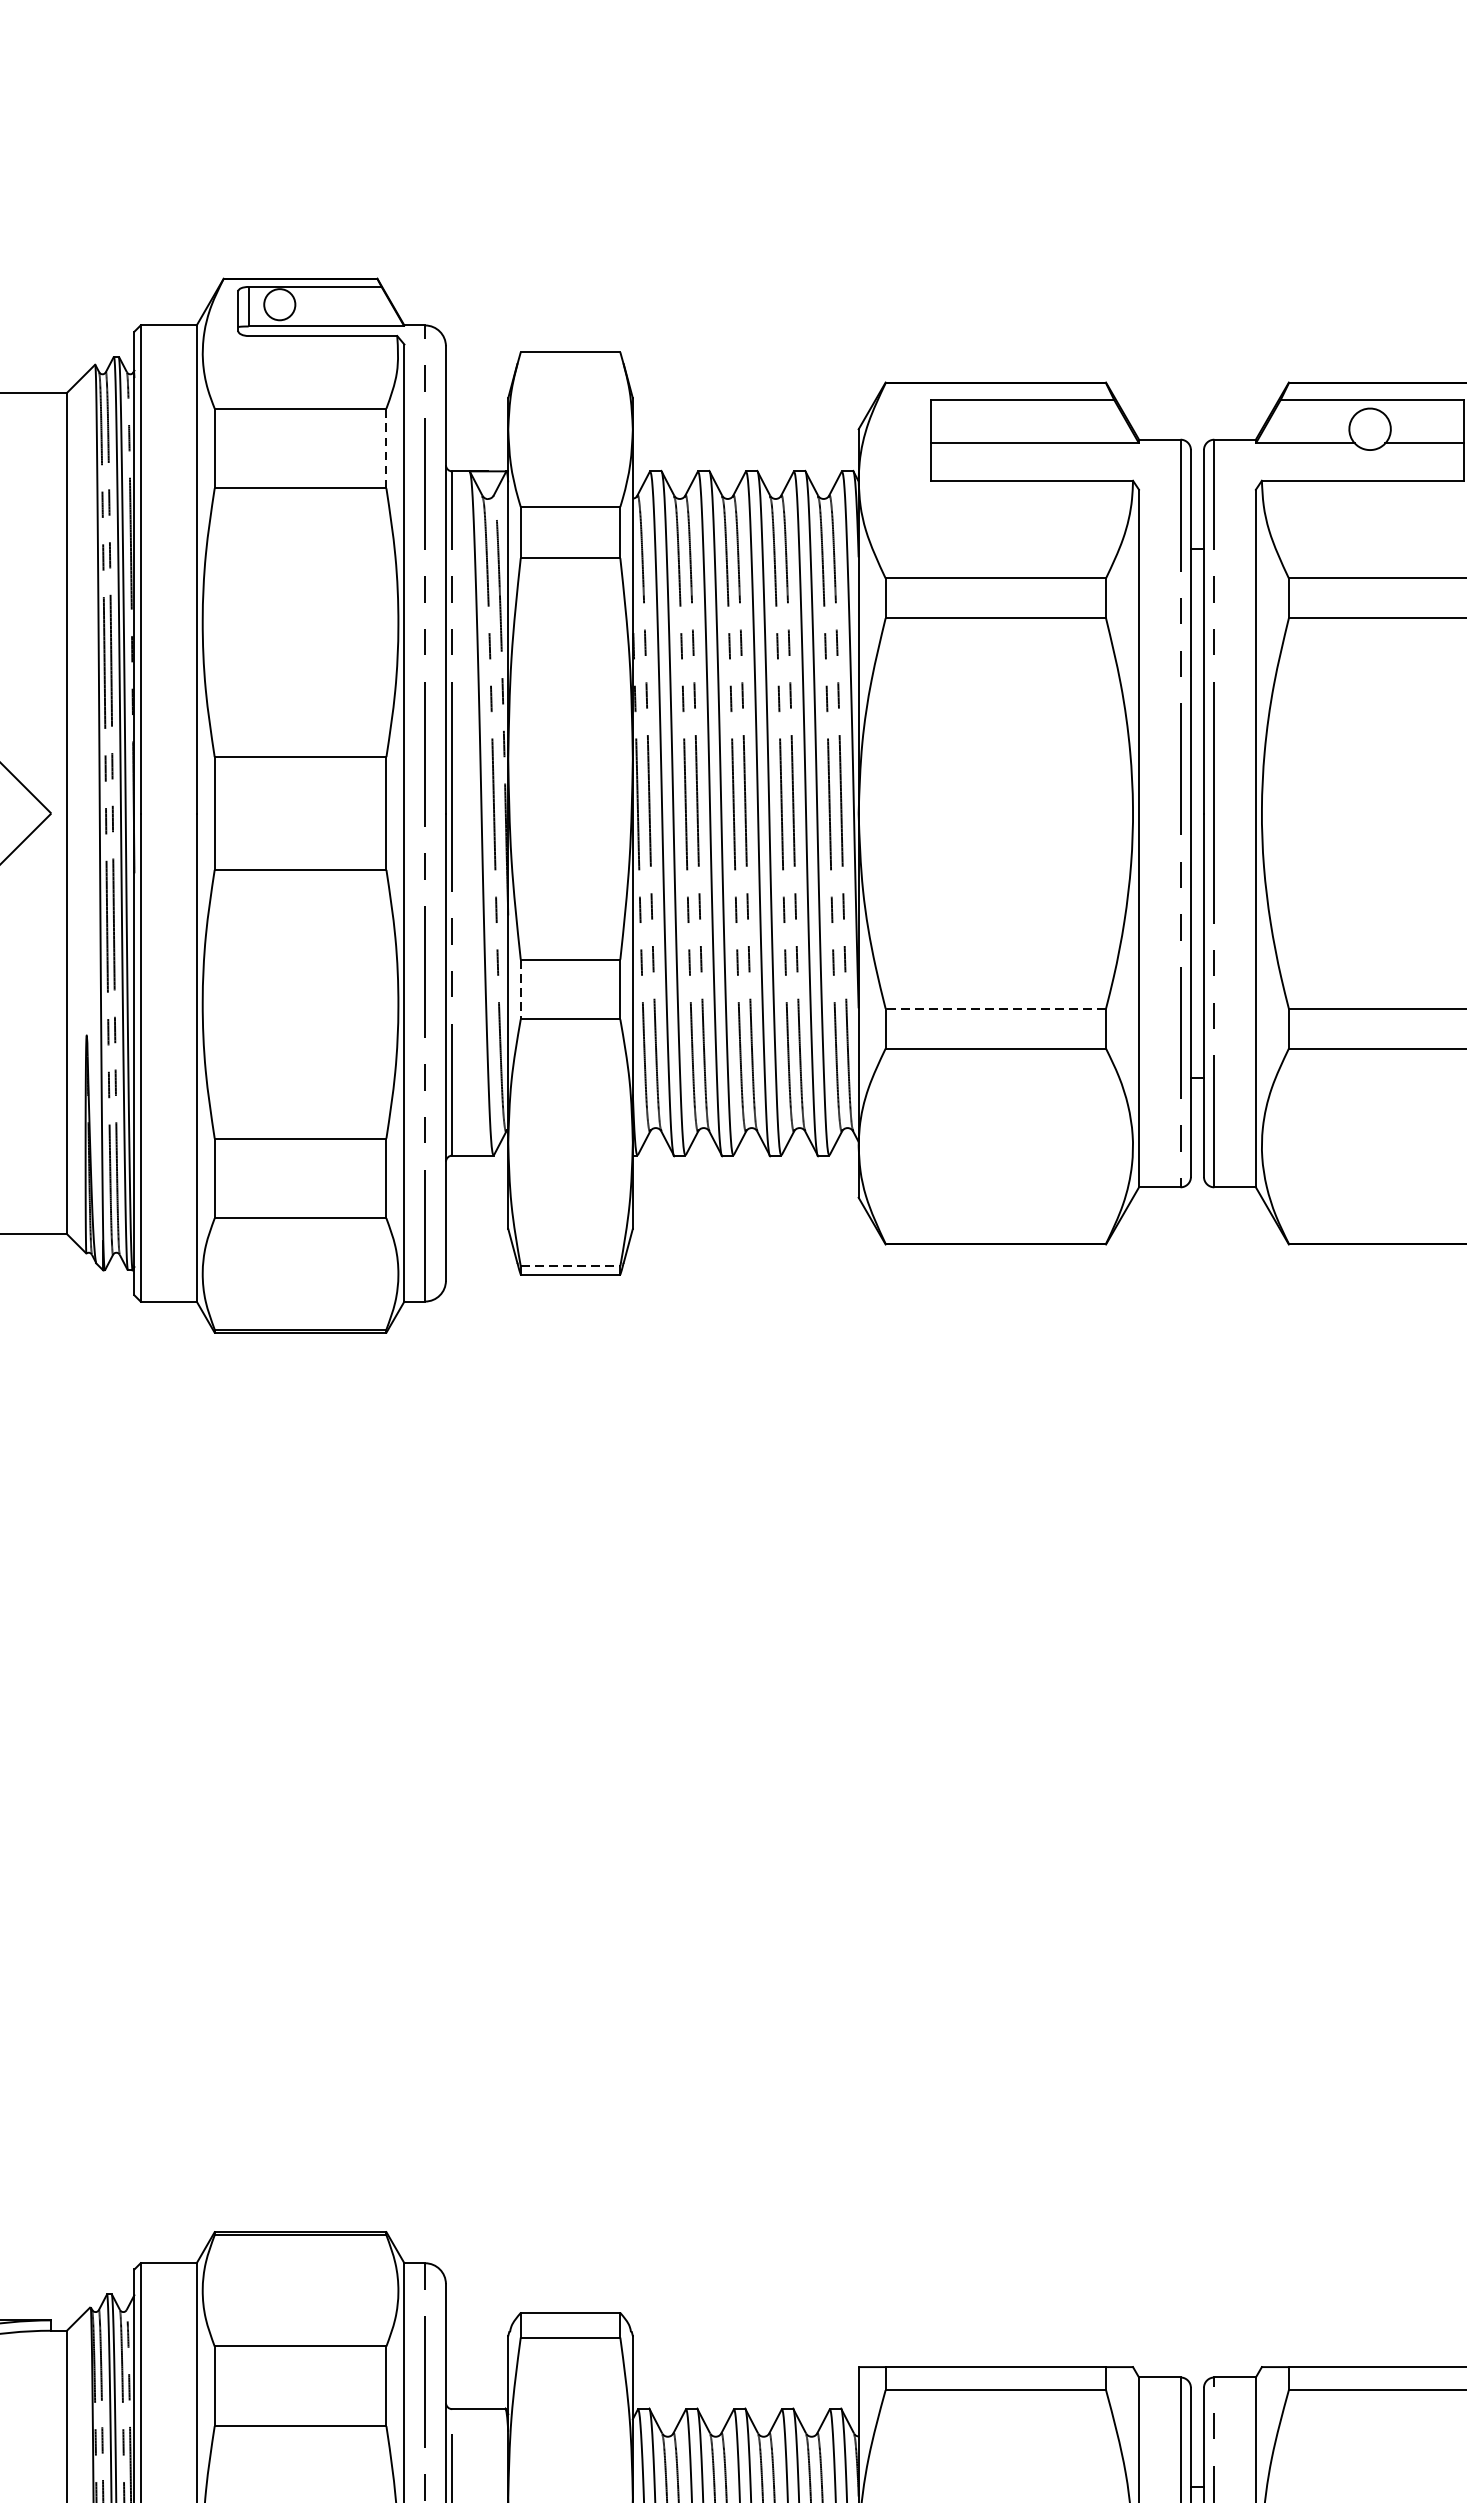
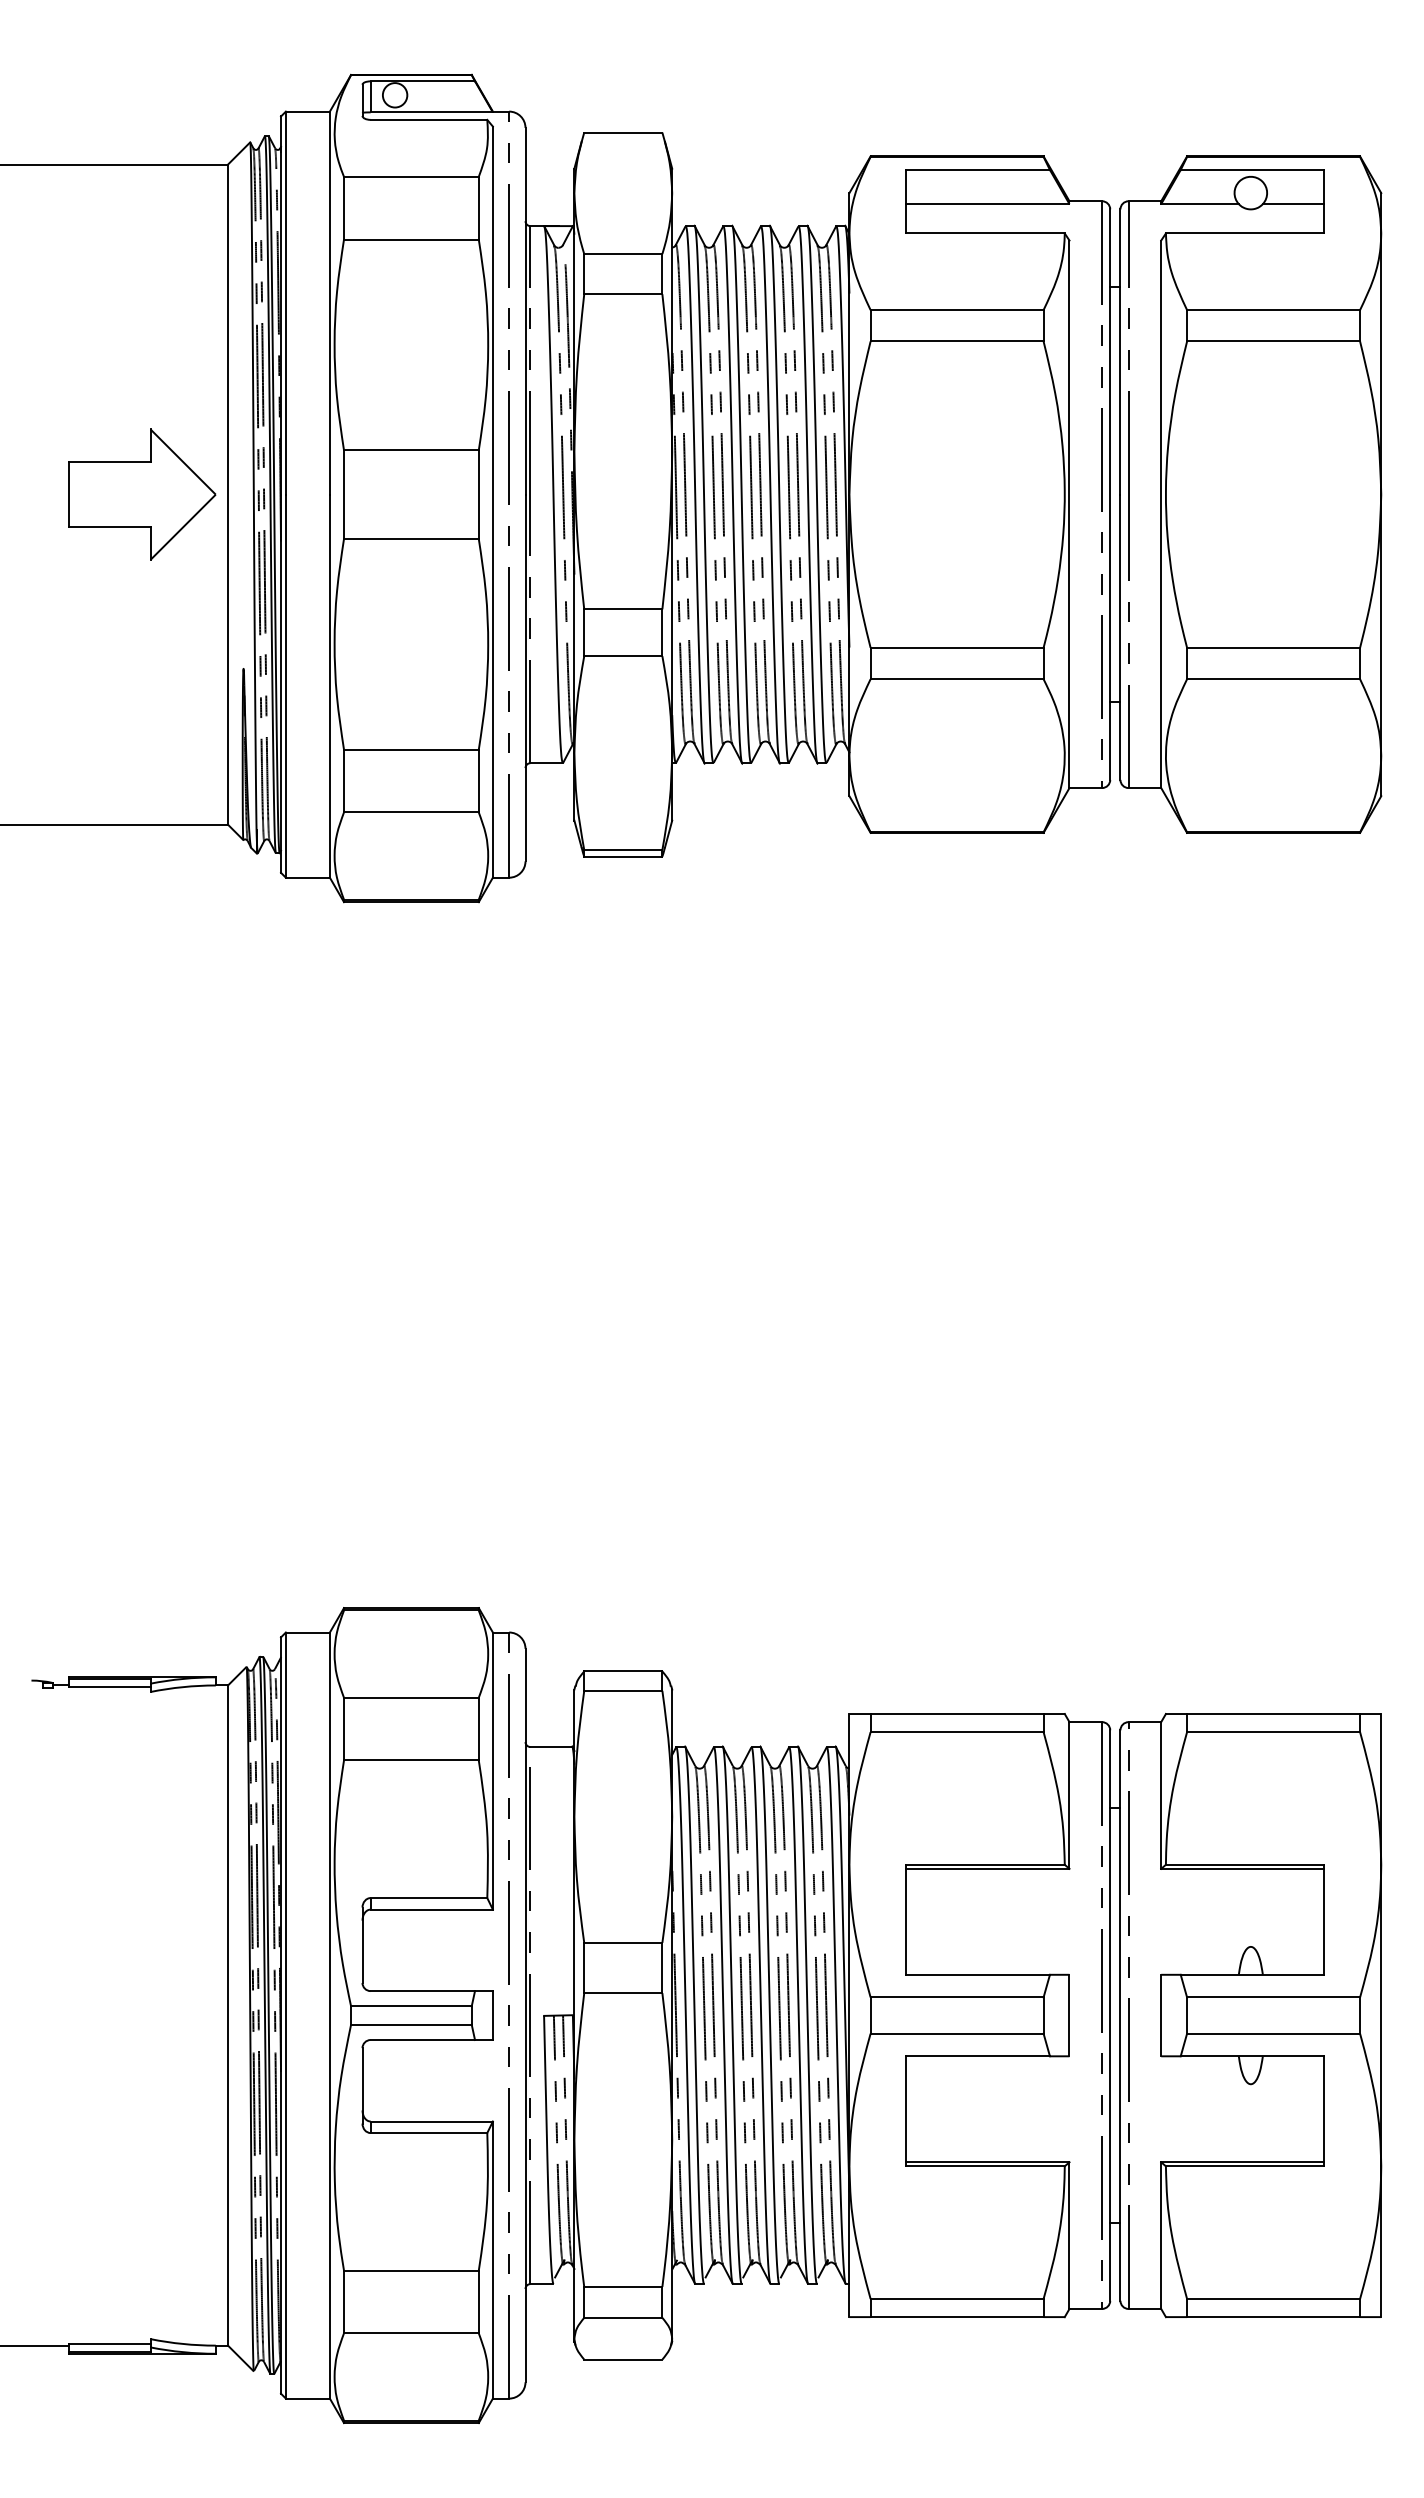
line: (386, 447) -> (478, 207), dashed -> solid
line: (521, 990) -> (584, 633), dashed -> solid
line: (995, 1008) -> (956, 647), dashed -> solid
line: (570, 1265) -> (623, 849), dashed -> solid

